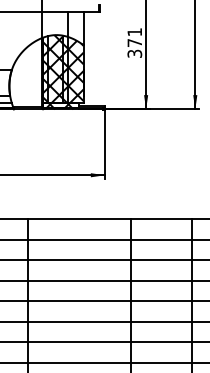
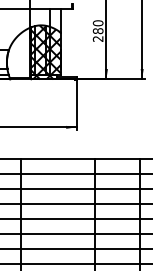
text: (134, 42) -> (97, 30), 371 -> 280

